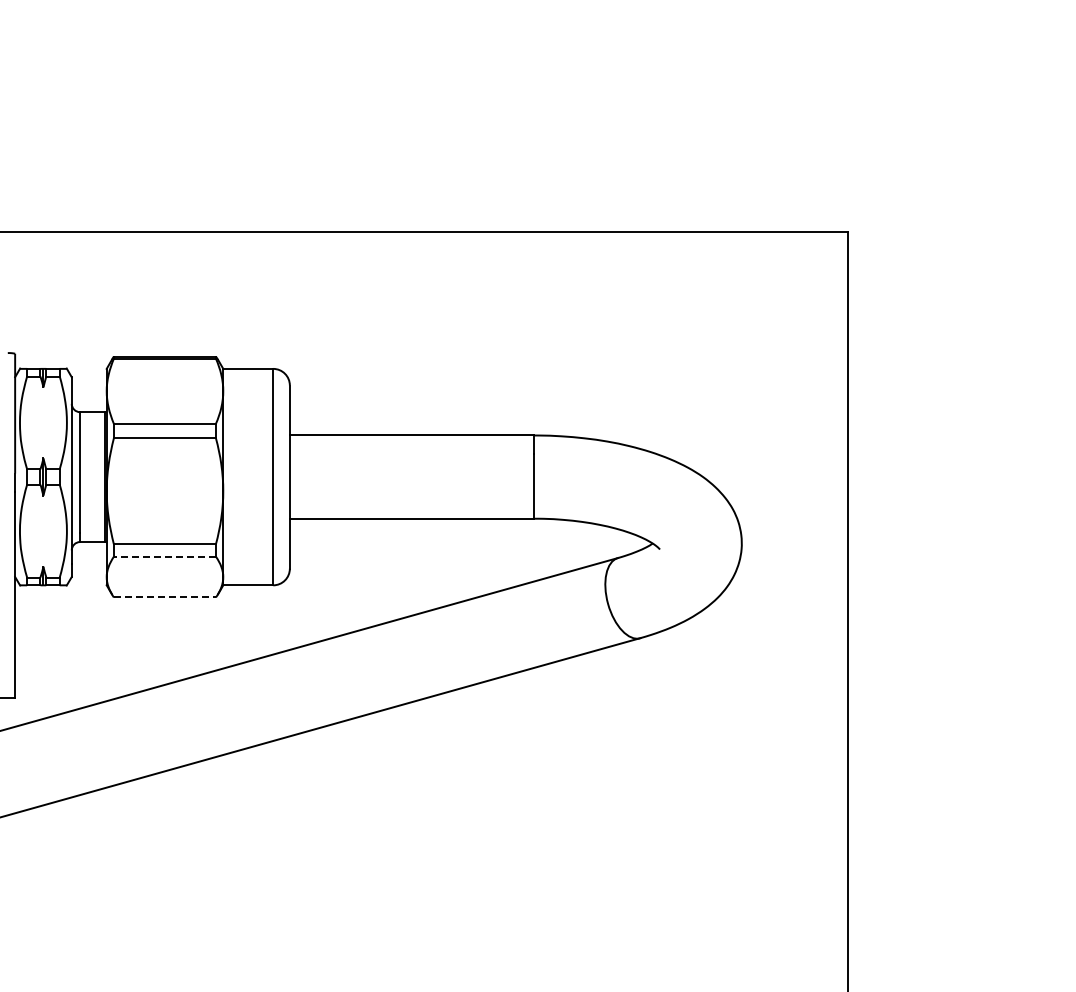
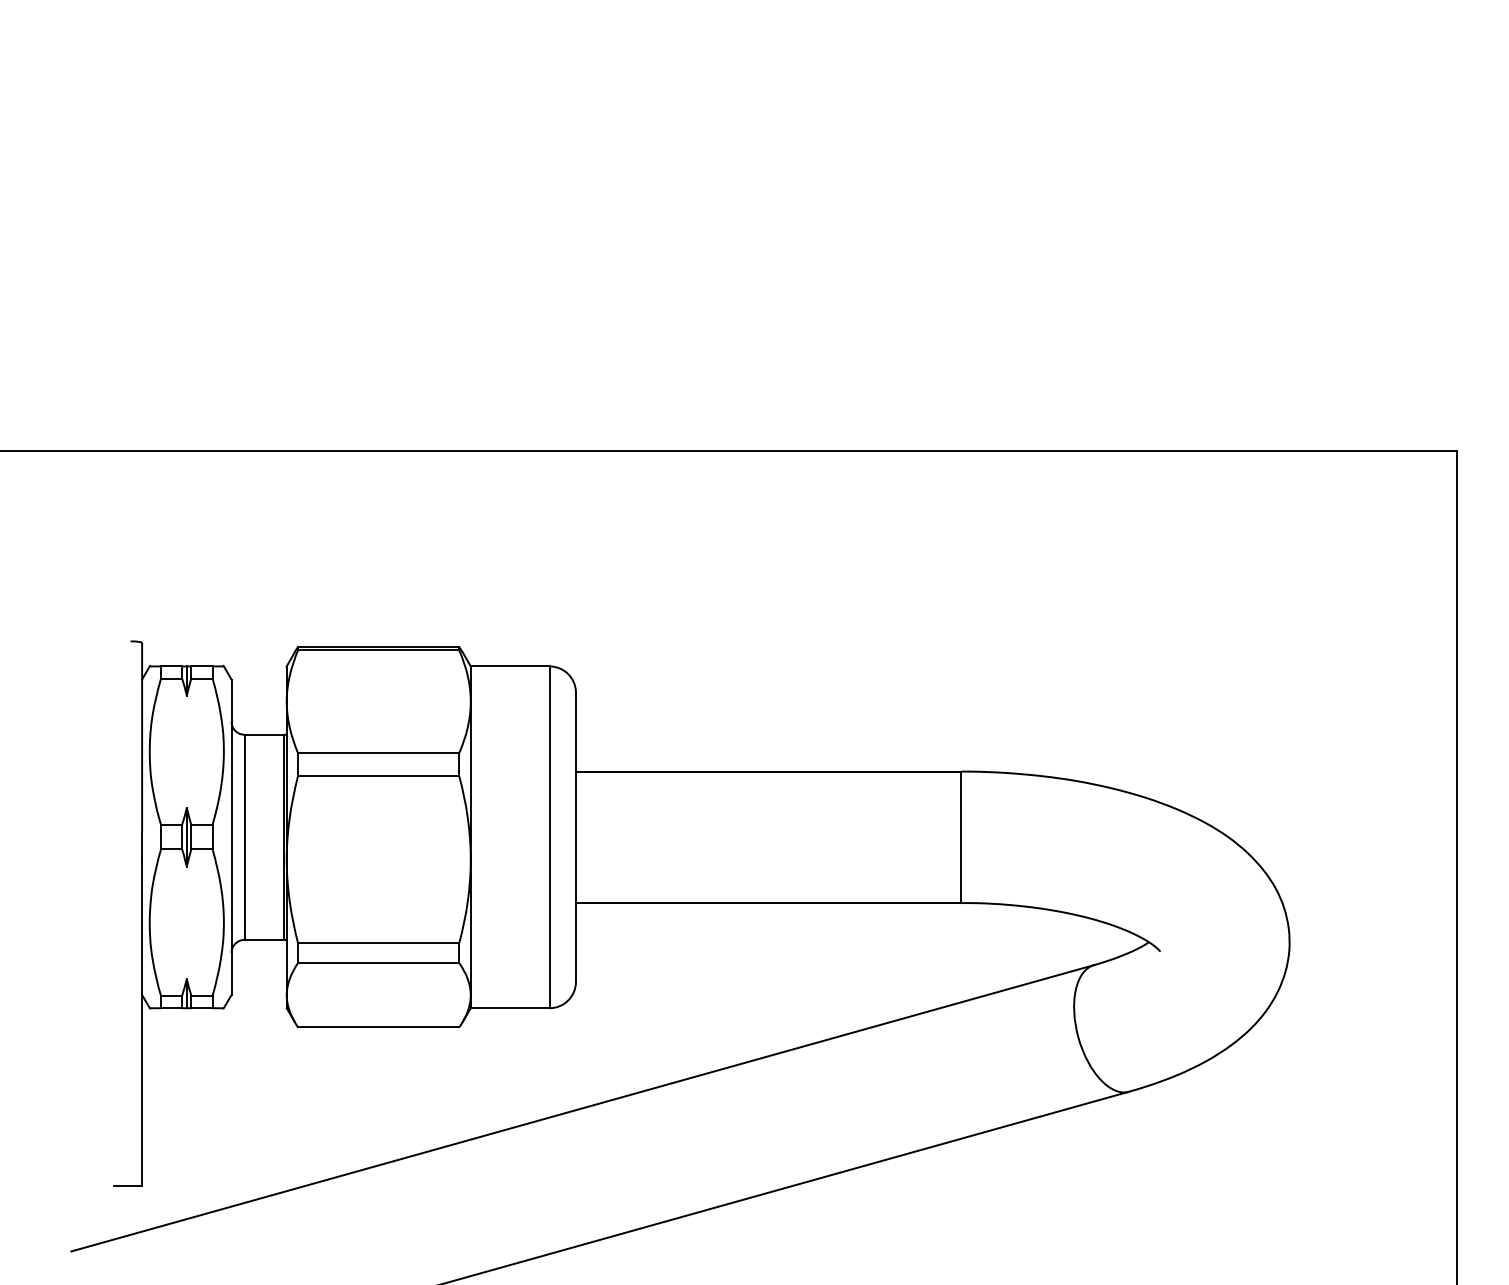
line: (164, 556) -> (377, 962), dashed -> solid
line: (165, 597) -> (379, 1027), dashed -> solid

